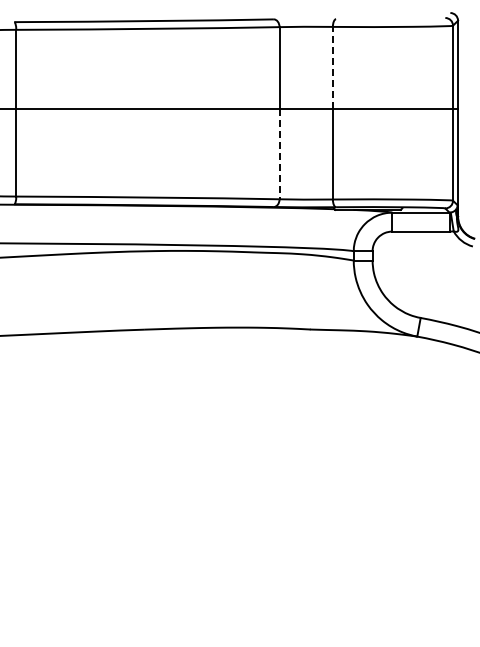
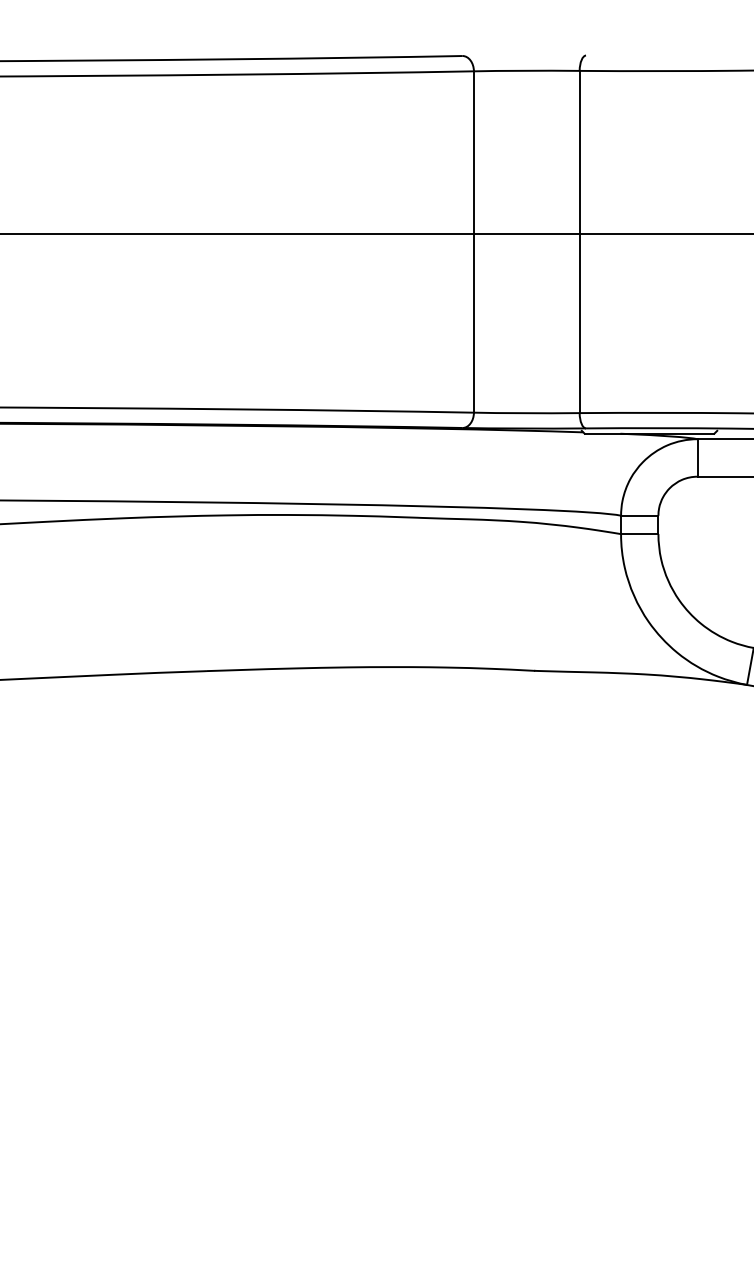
line: (332, 67) -> (578, 151), dashed -> solid
line: (279, 154) -> (473, 323), dashed -> solid

